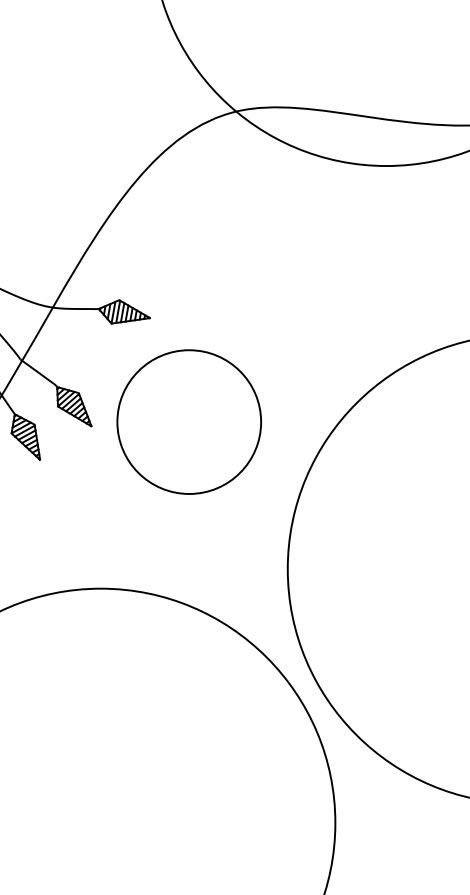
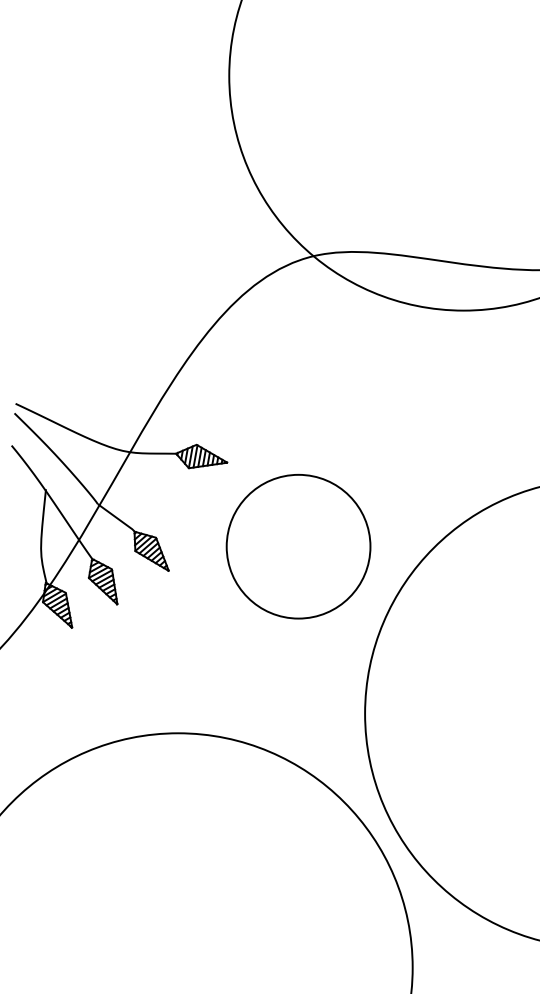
circle: (189, 421) -> (298, 546), moved

